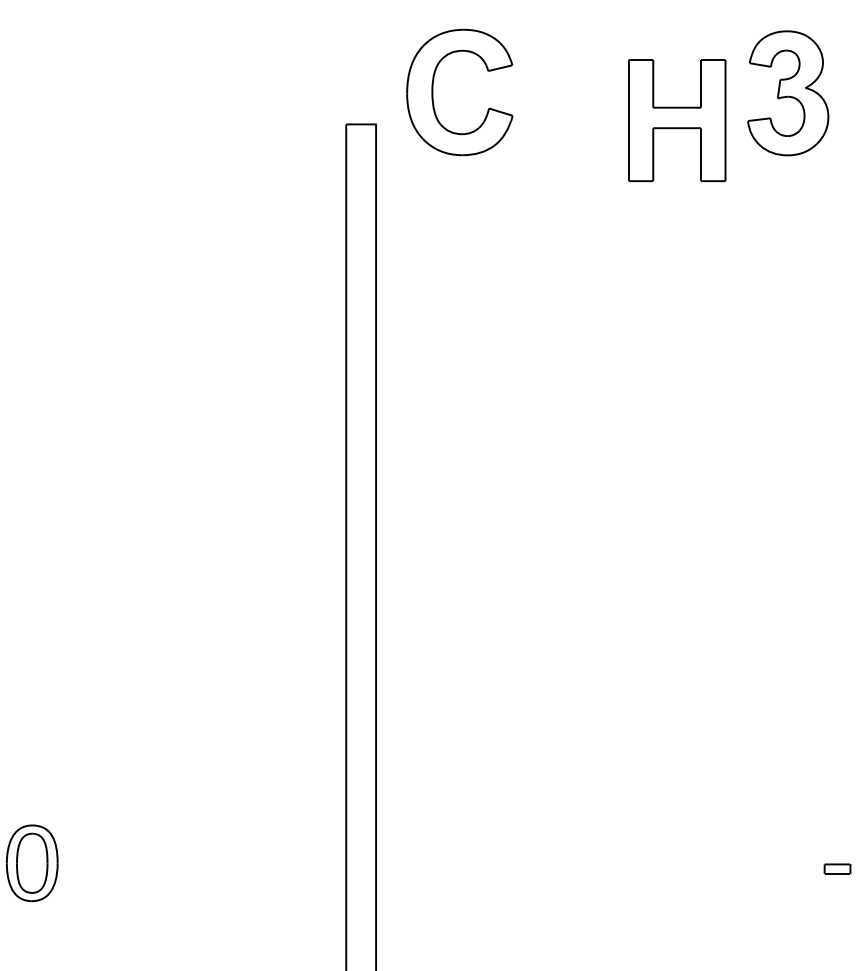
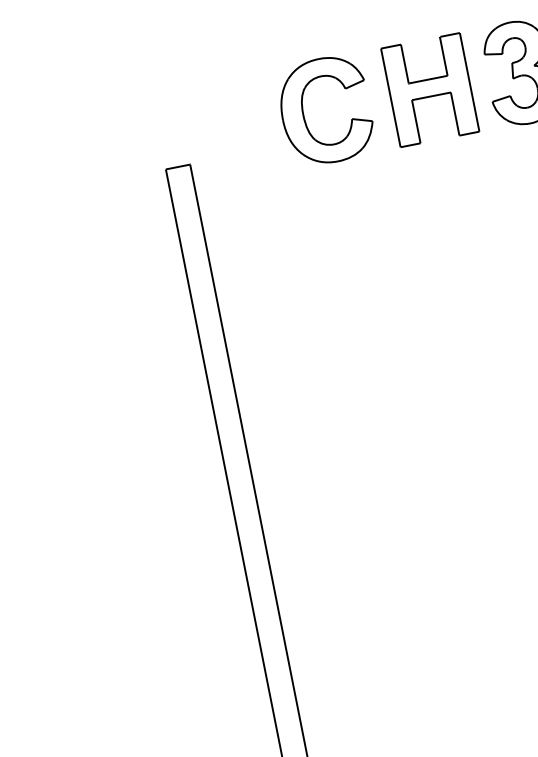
part: (433, 92) -> (304, 115), moved
part: (677, 120) -> (430, 90), moved

